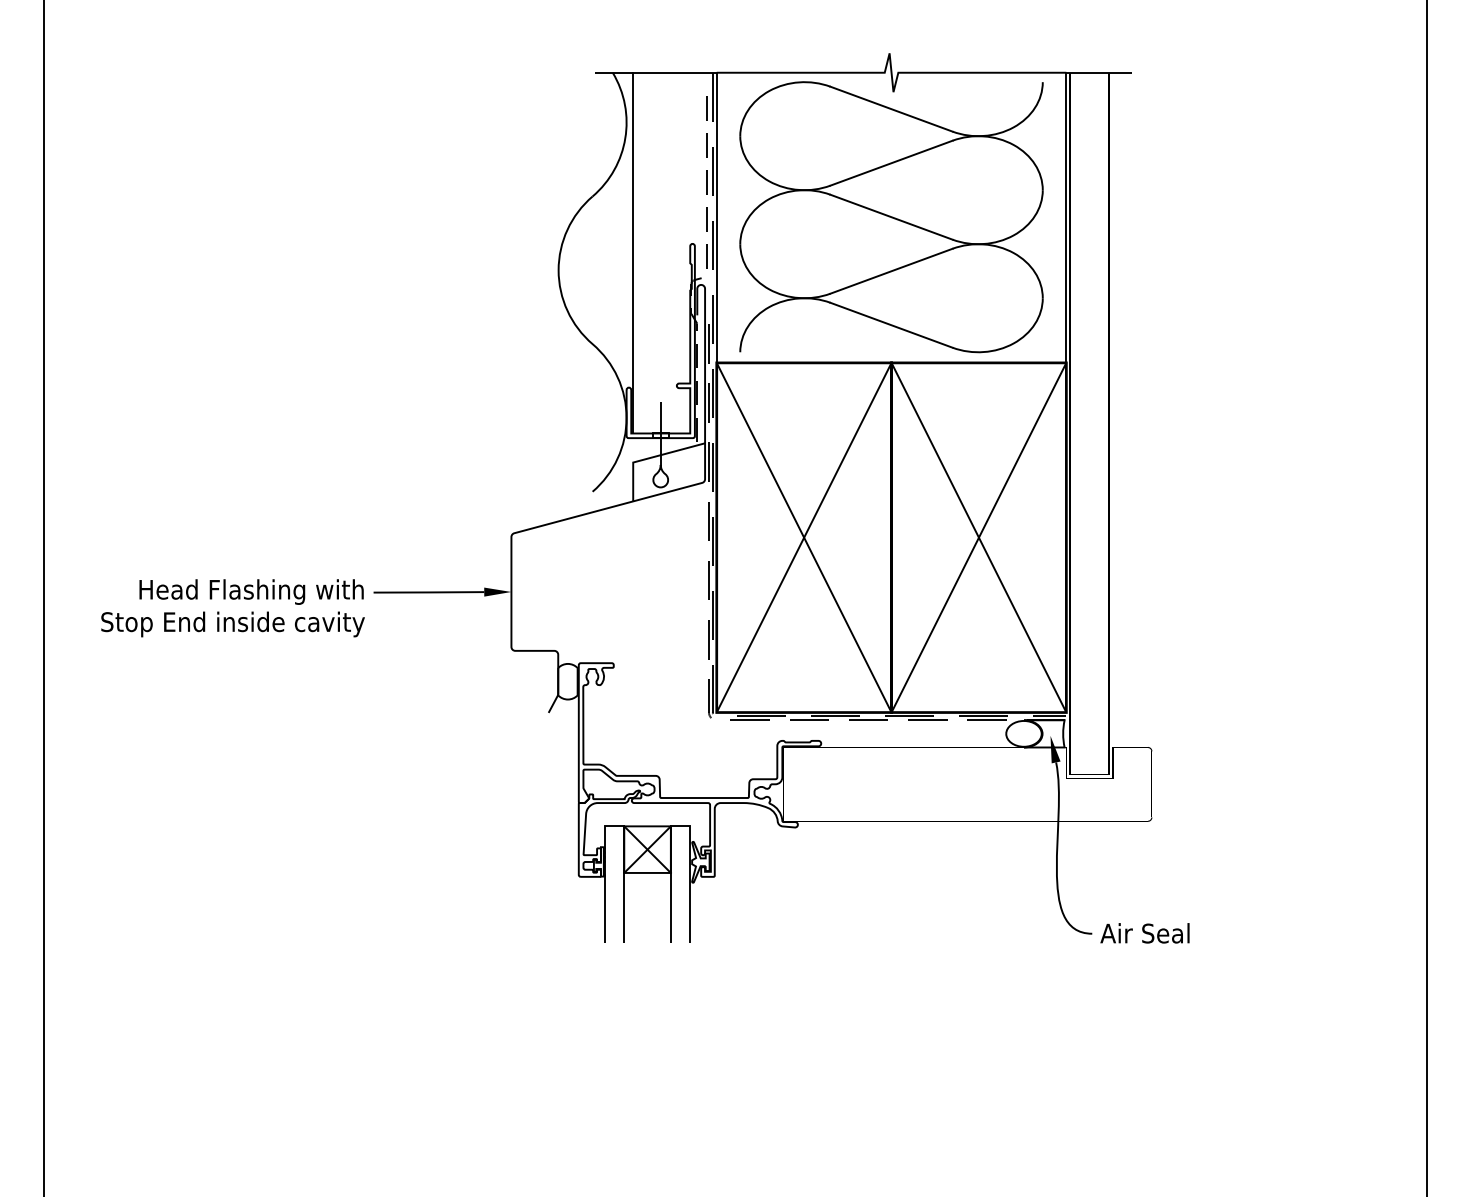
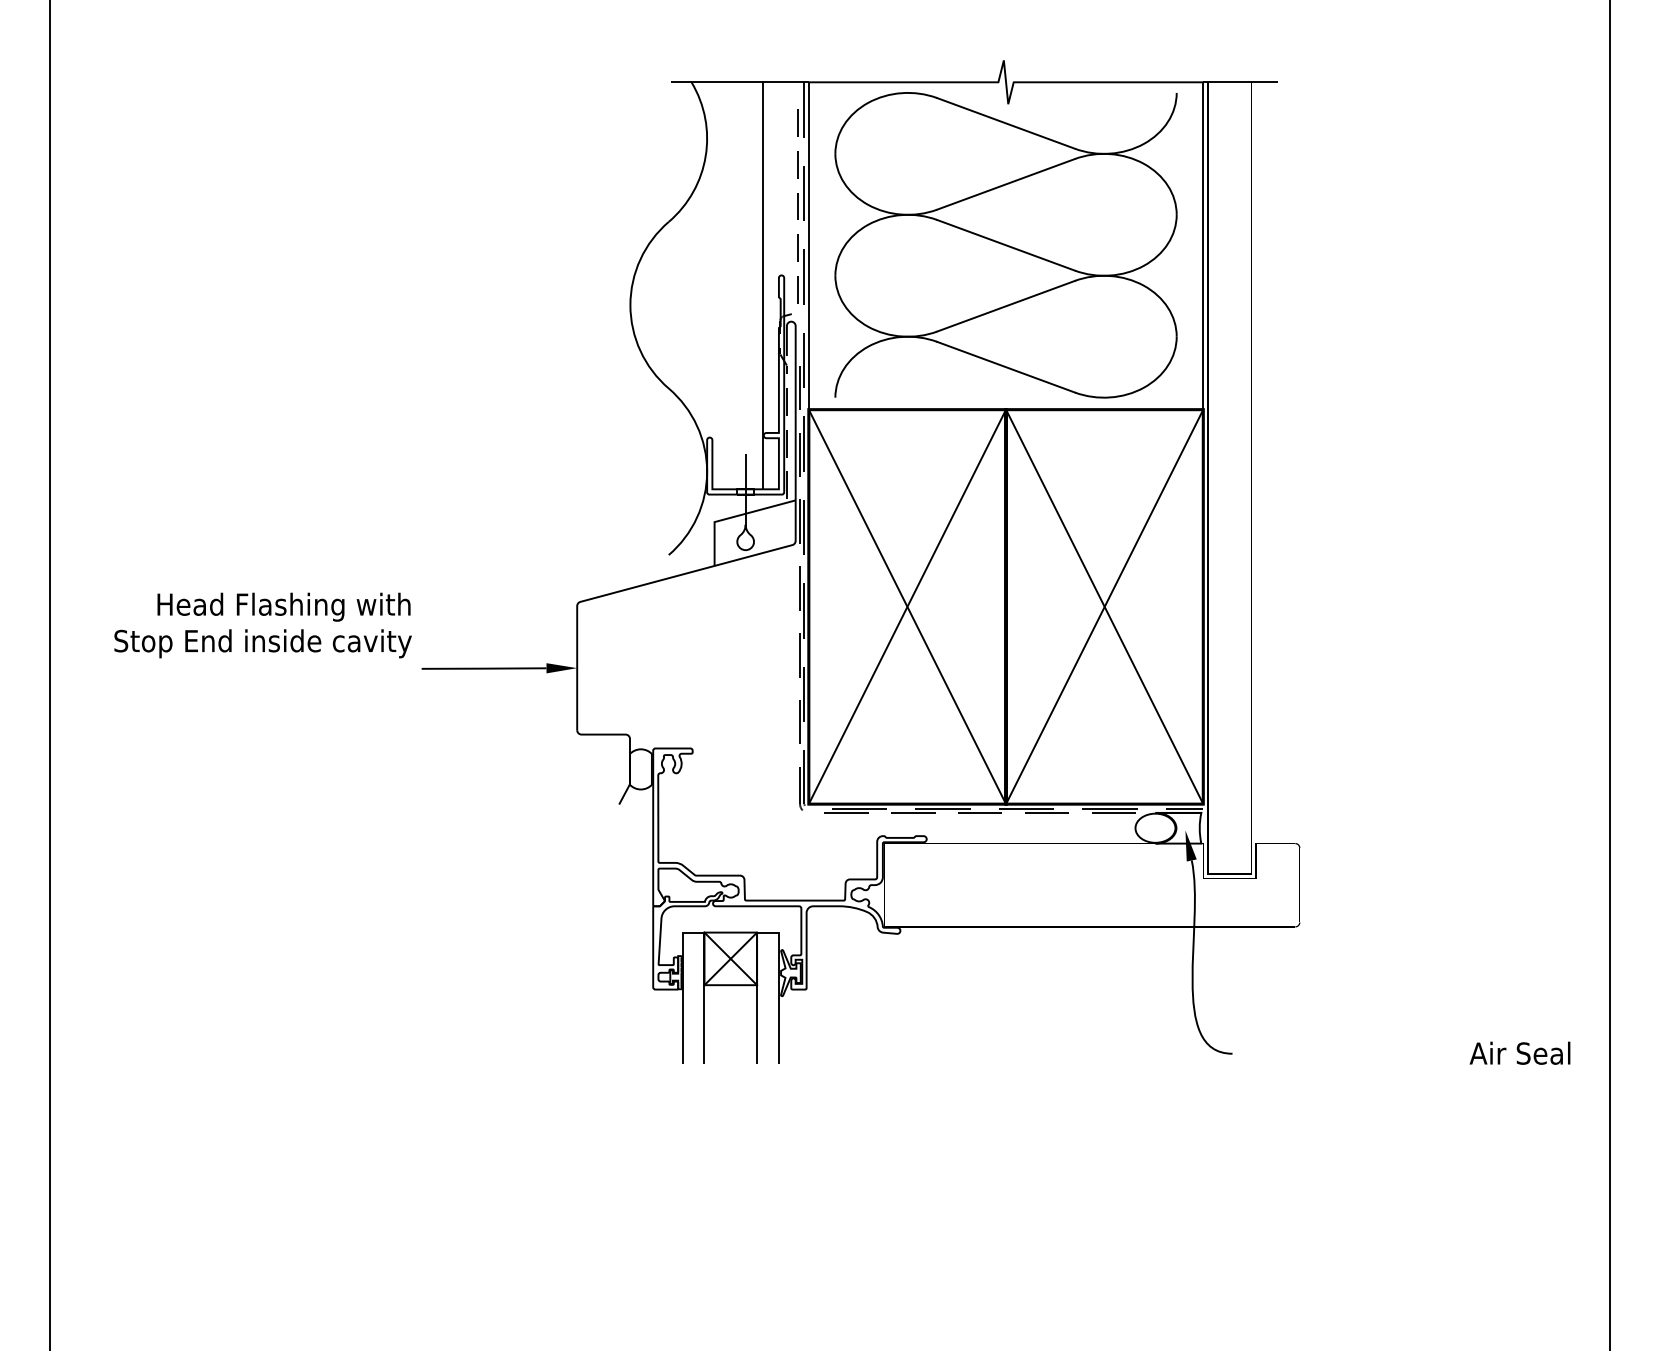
line: (633, 252) -> (762, 285), moved
text: (232, 608) -> (262, 625), moved
text: (1144, 932) -> (1519, 1052), moved

